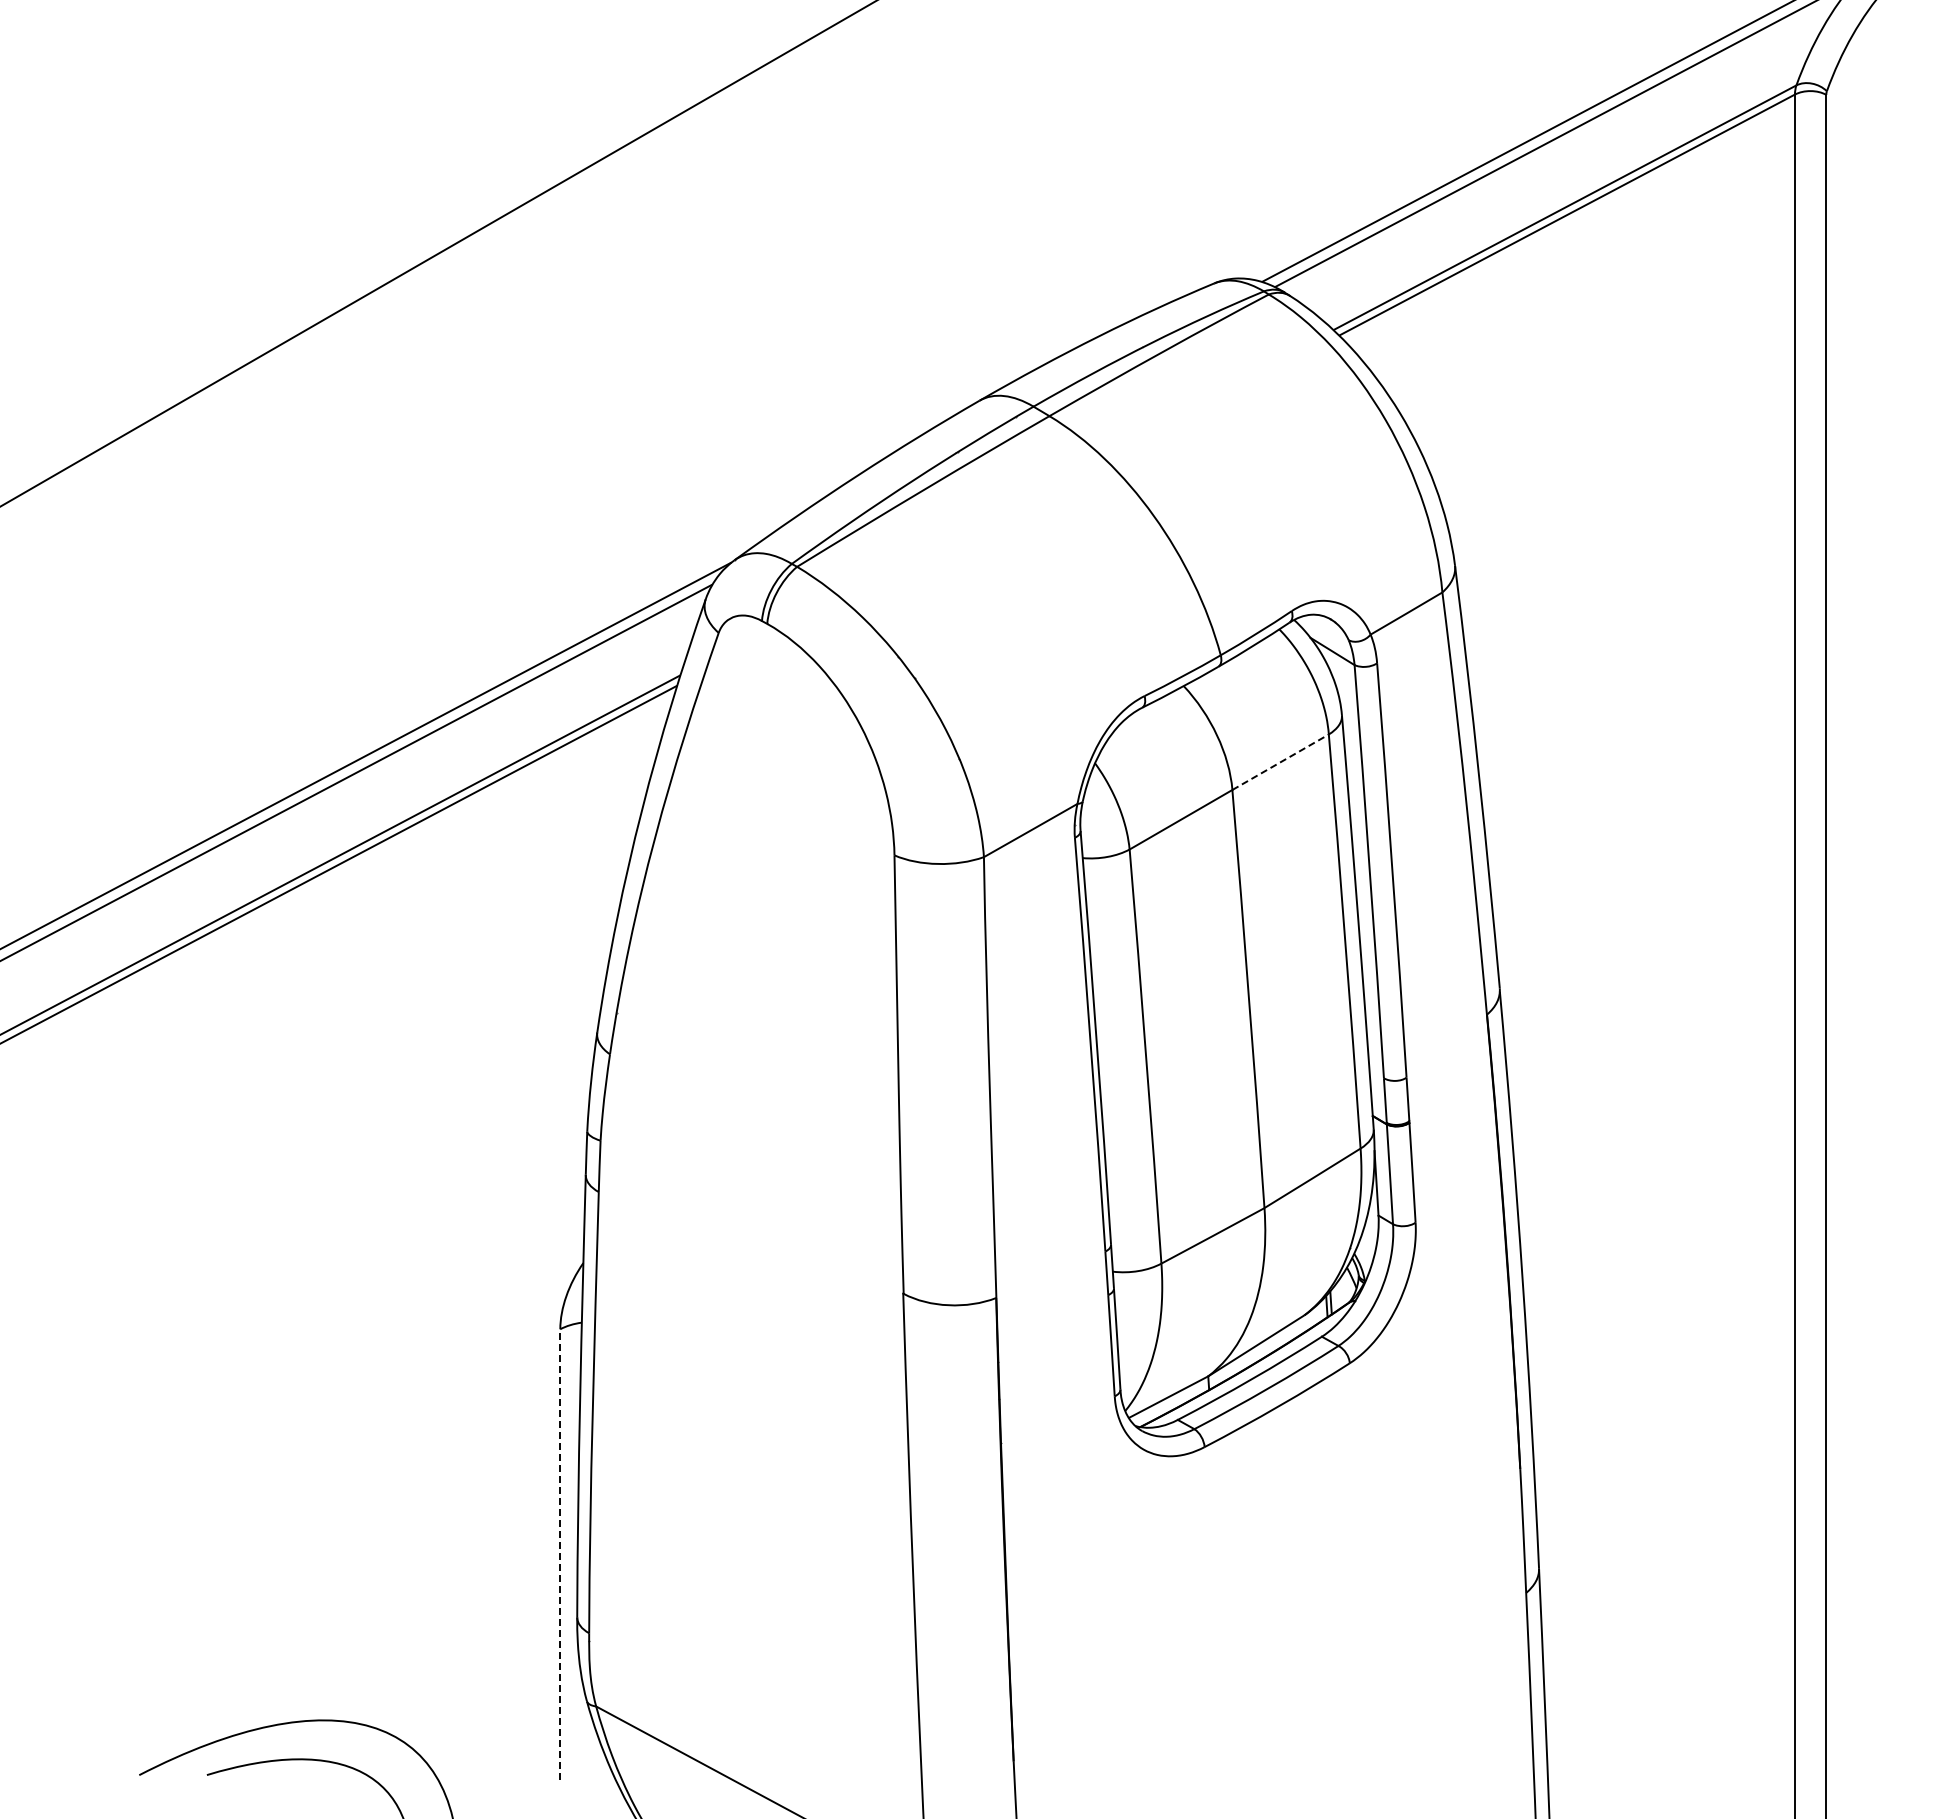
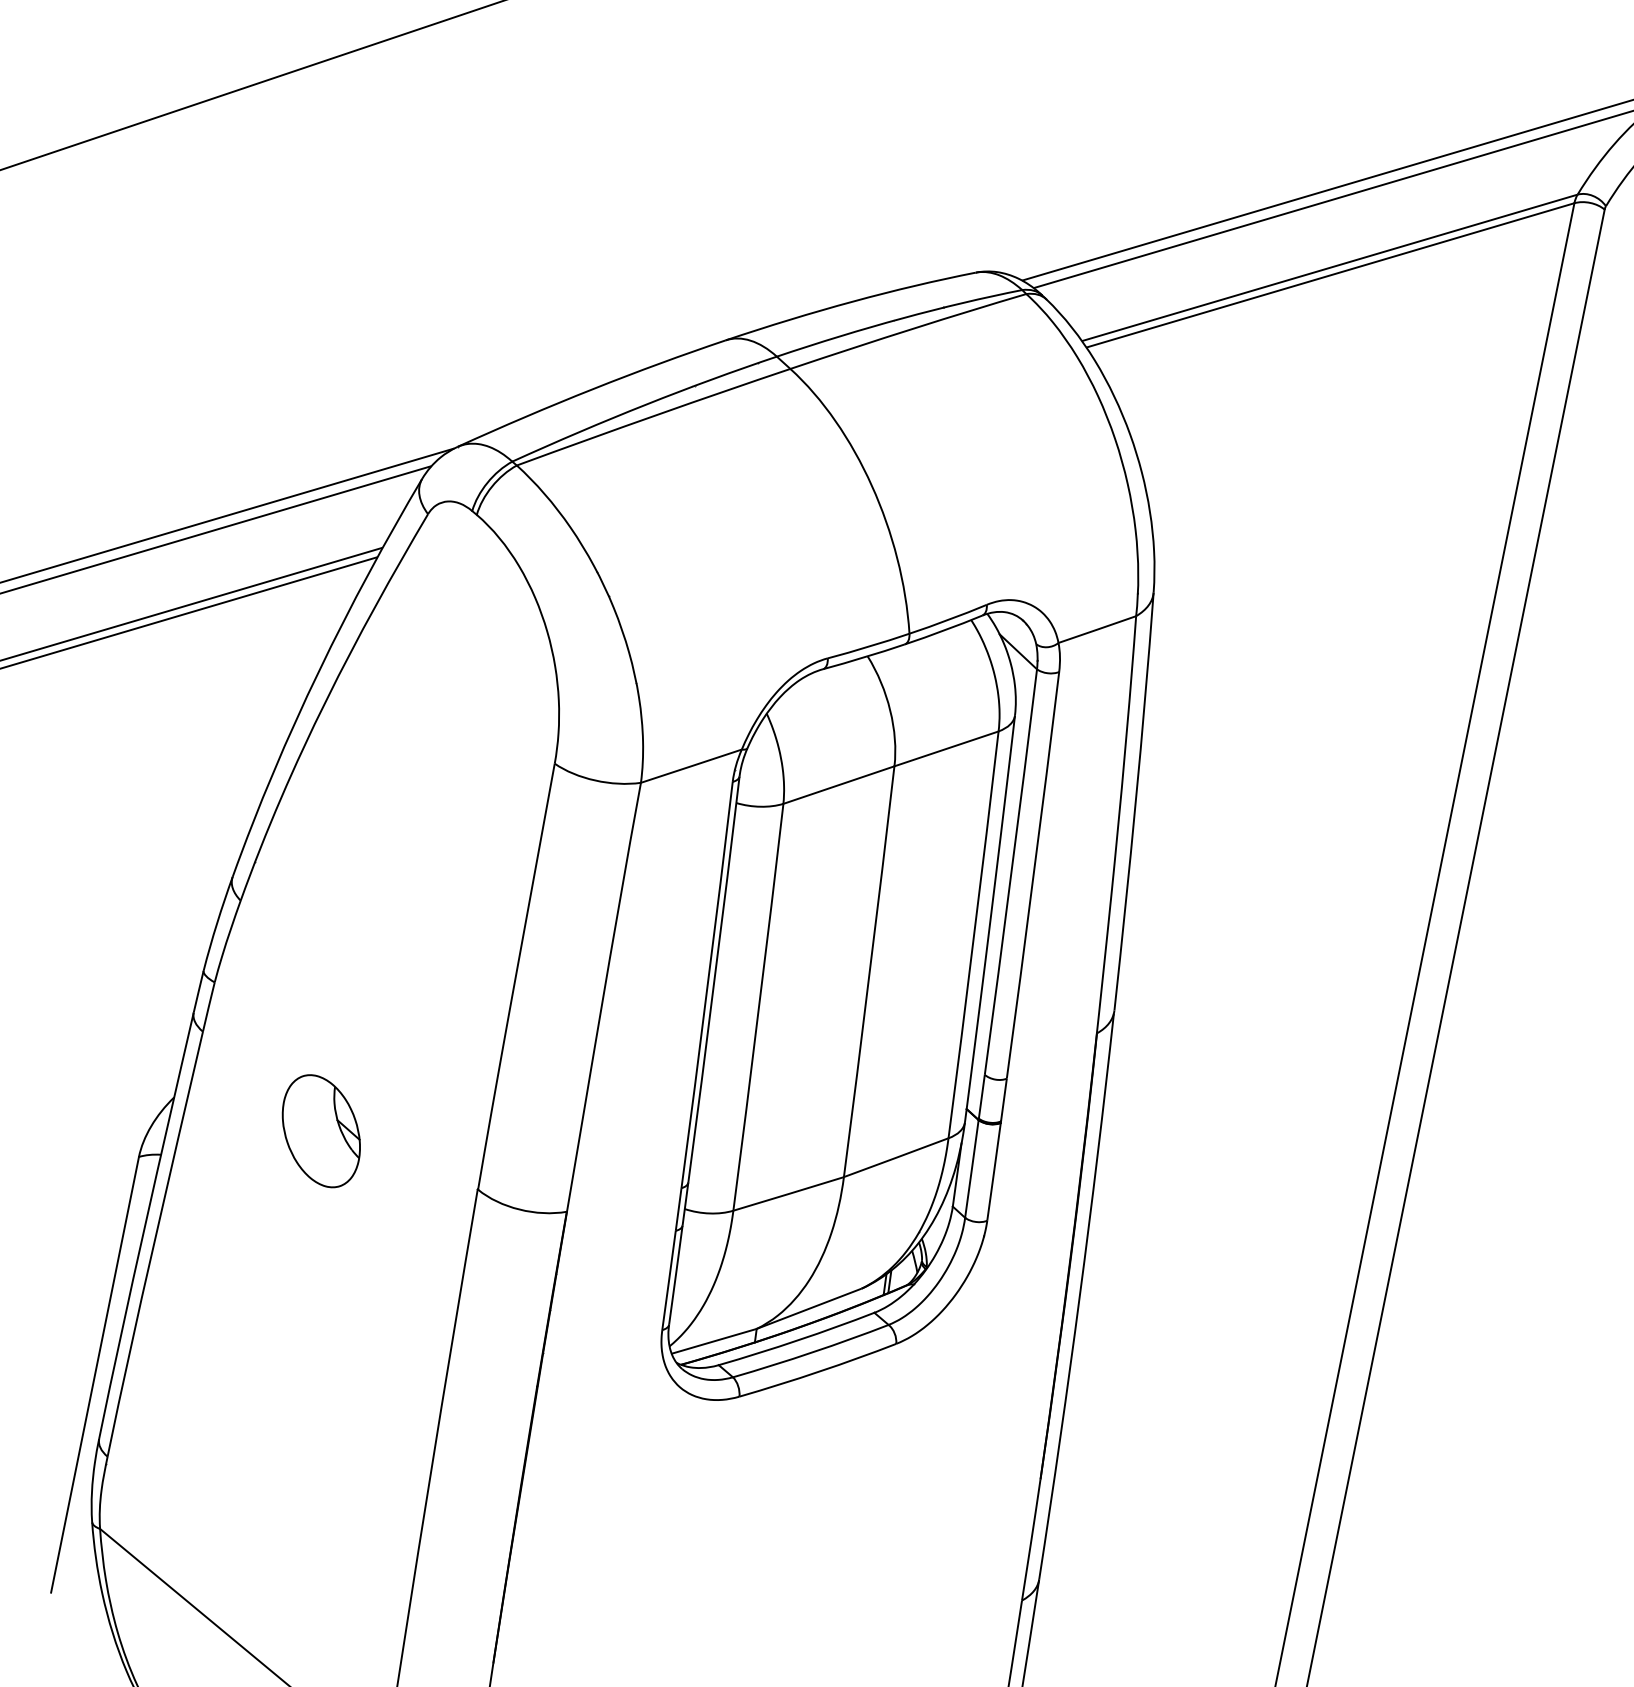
line: (1280, 762) -> (946, 749), dashed -> solid
part: (736, 1267) -> (321, 1131), added
line: (560, 1553) -> (95, 1373), dashed -> solid

